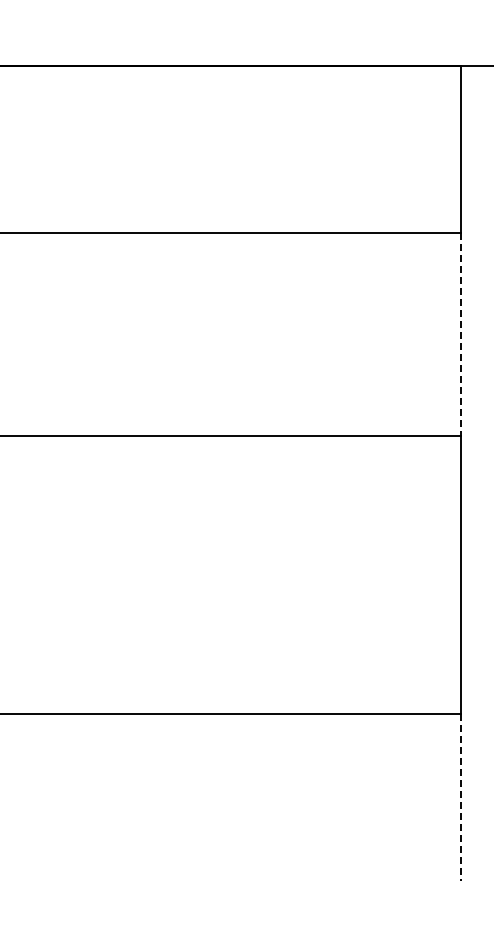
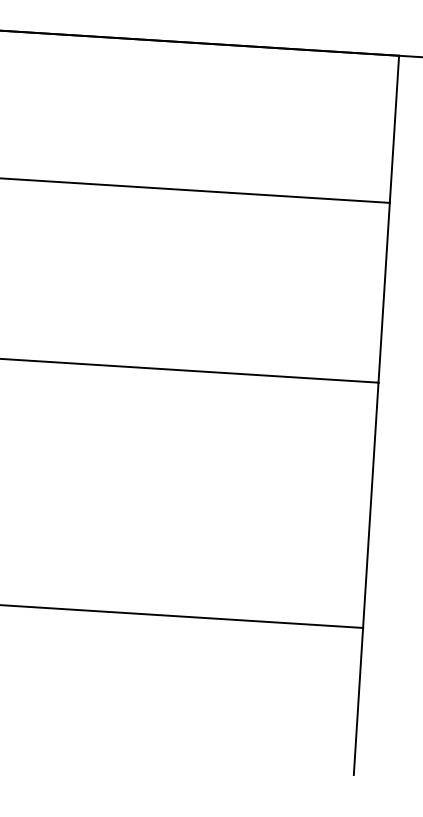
line: (460, 334) -> (384, 292), dashed -> solid
line: (460, 797) -> (358, 701), dashed -> solid

